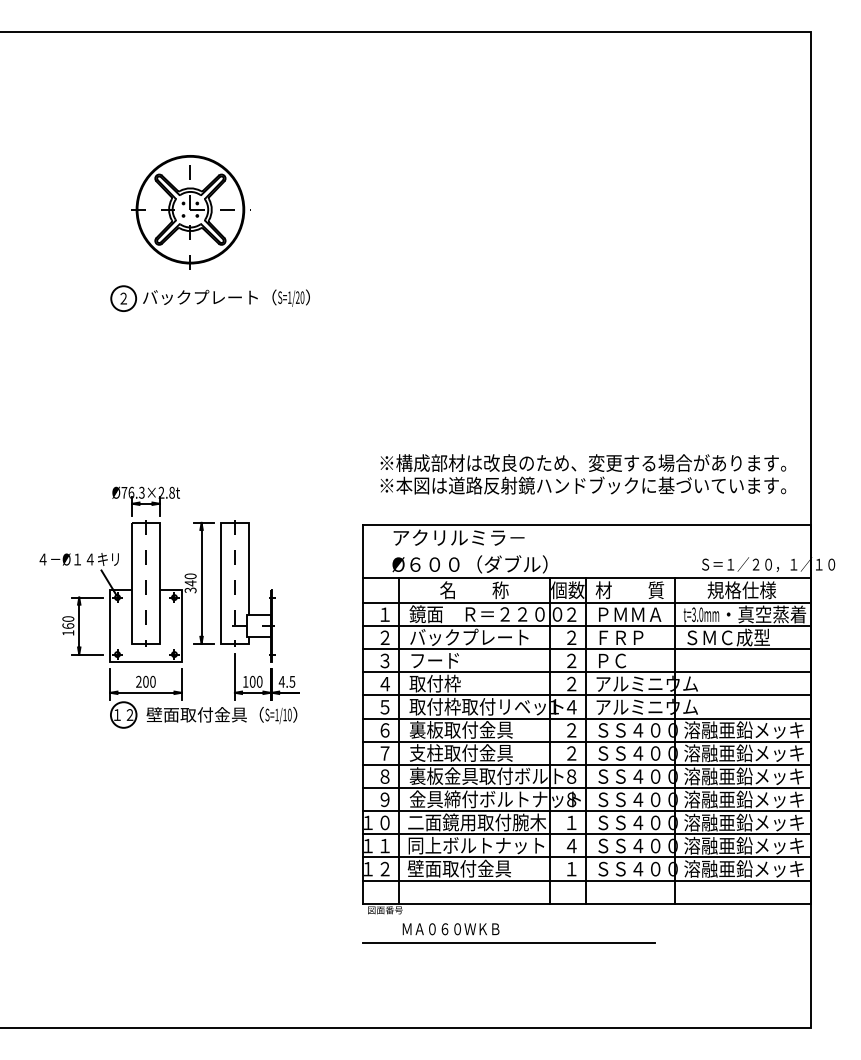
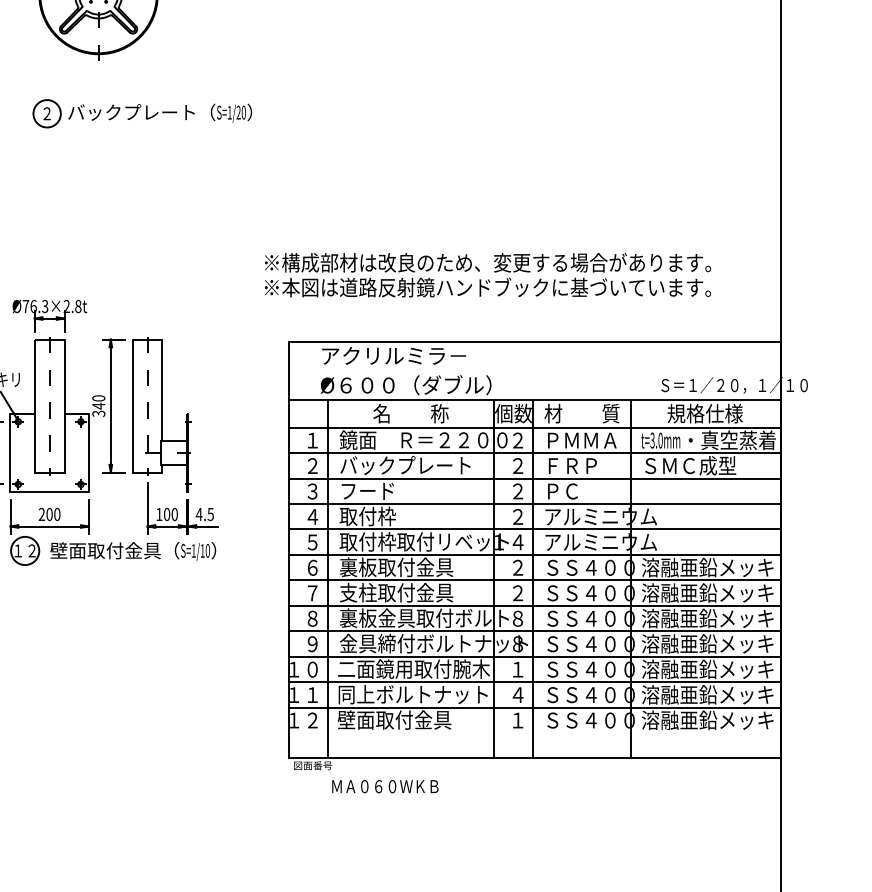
part: (209, 298) -> (141, 113), moved
text: (583, 474) -> (488, 275), moved
line: (586, 880) -> (534, 733), removed
line: (508, 942) -> (448, 801), removed

